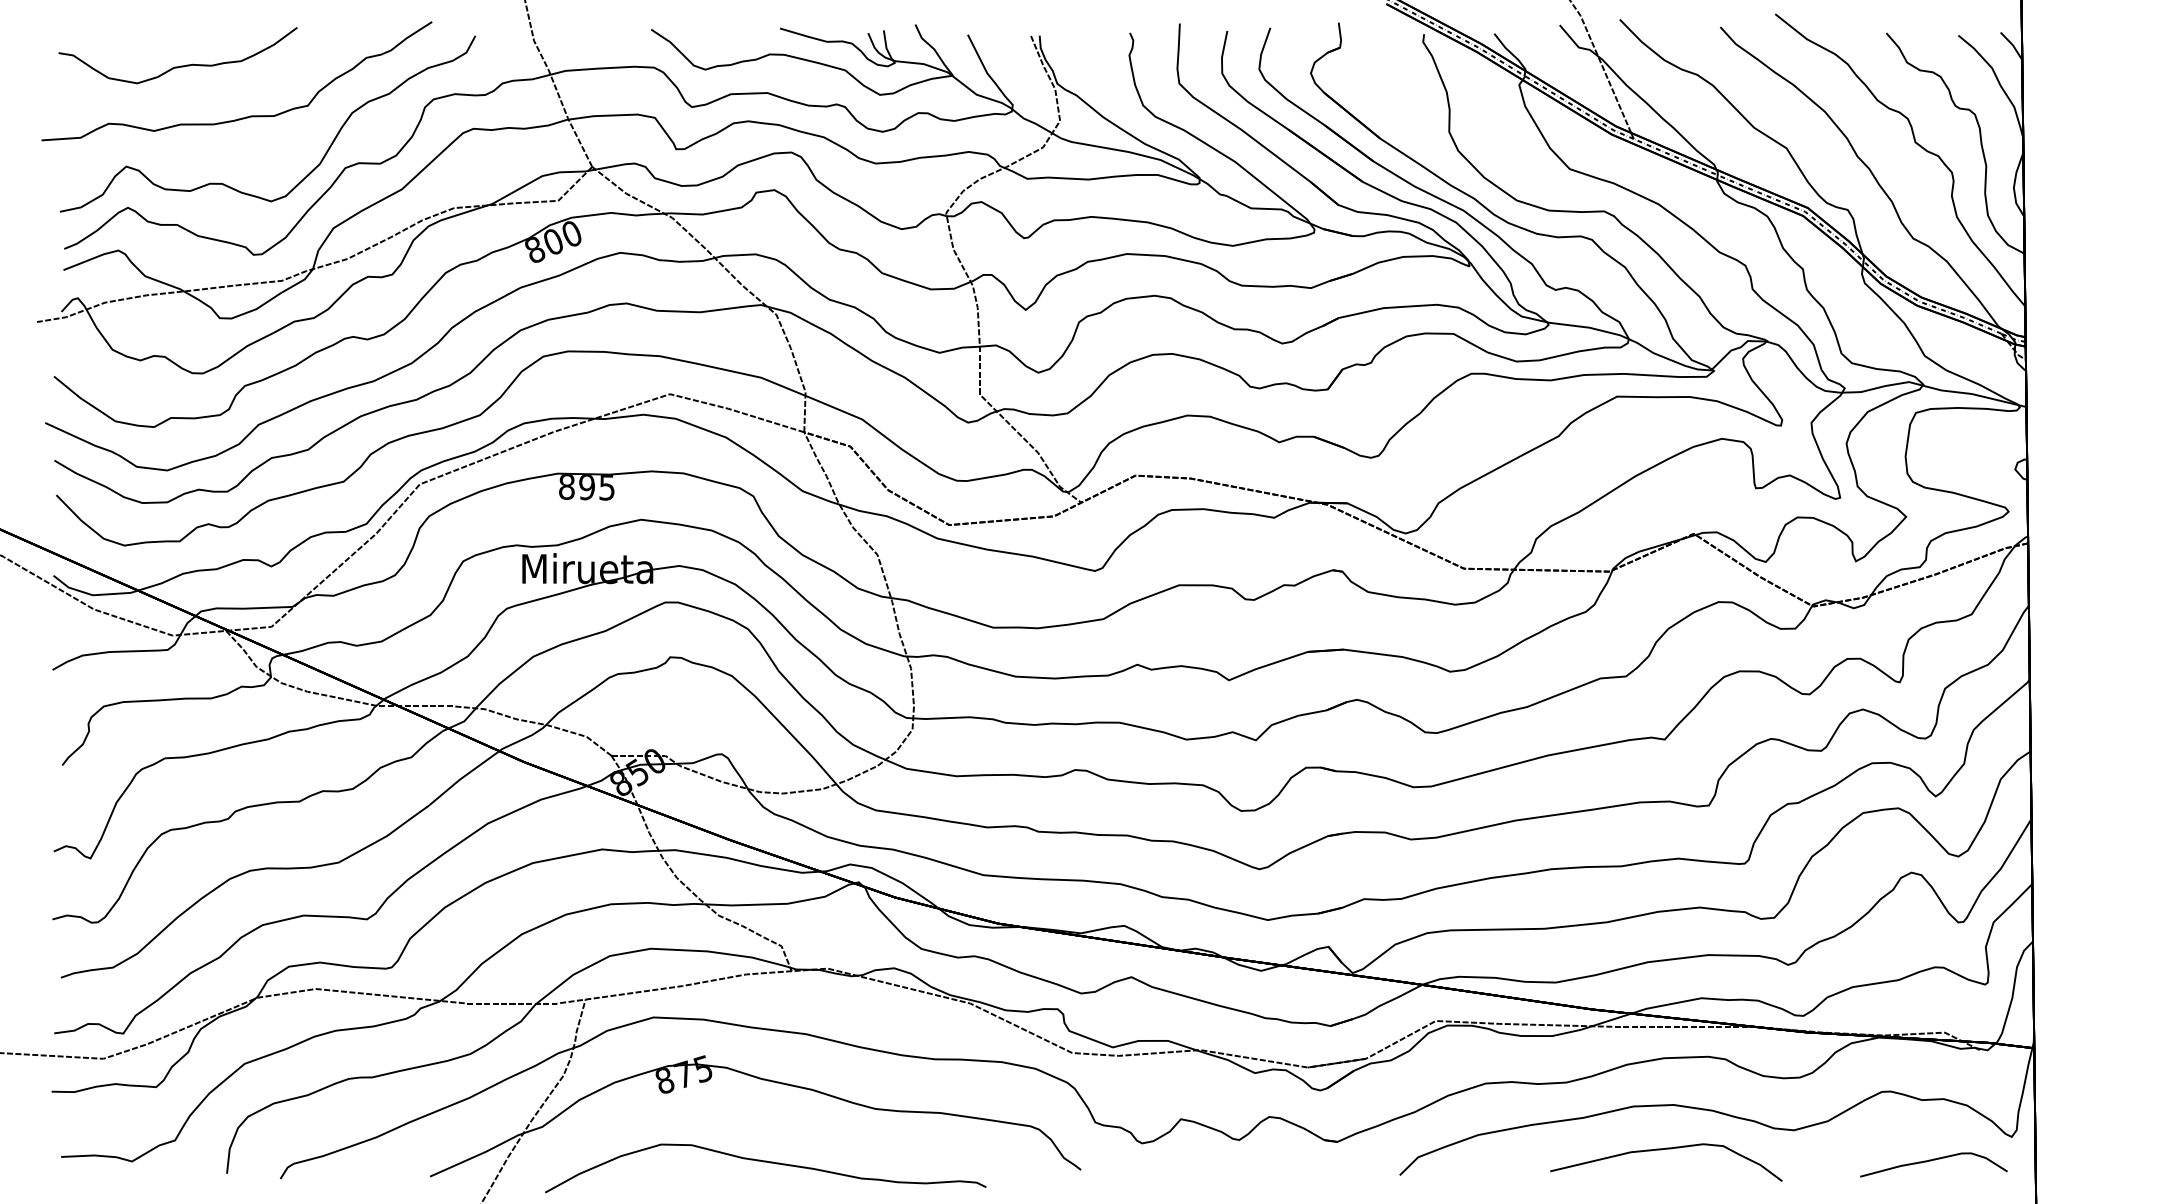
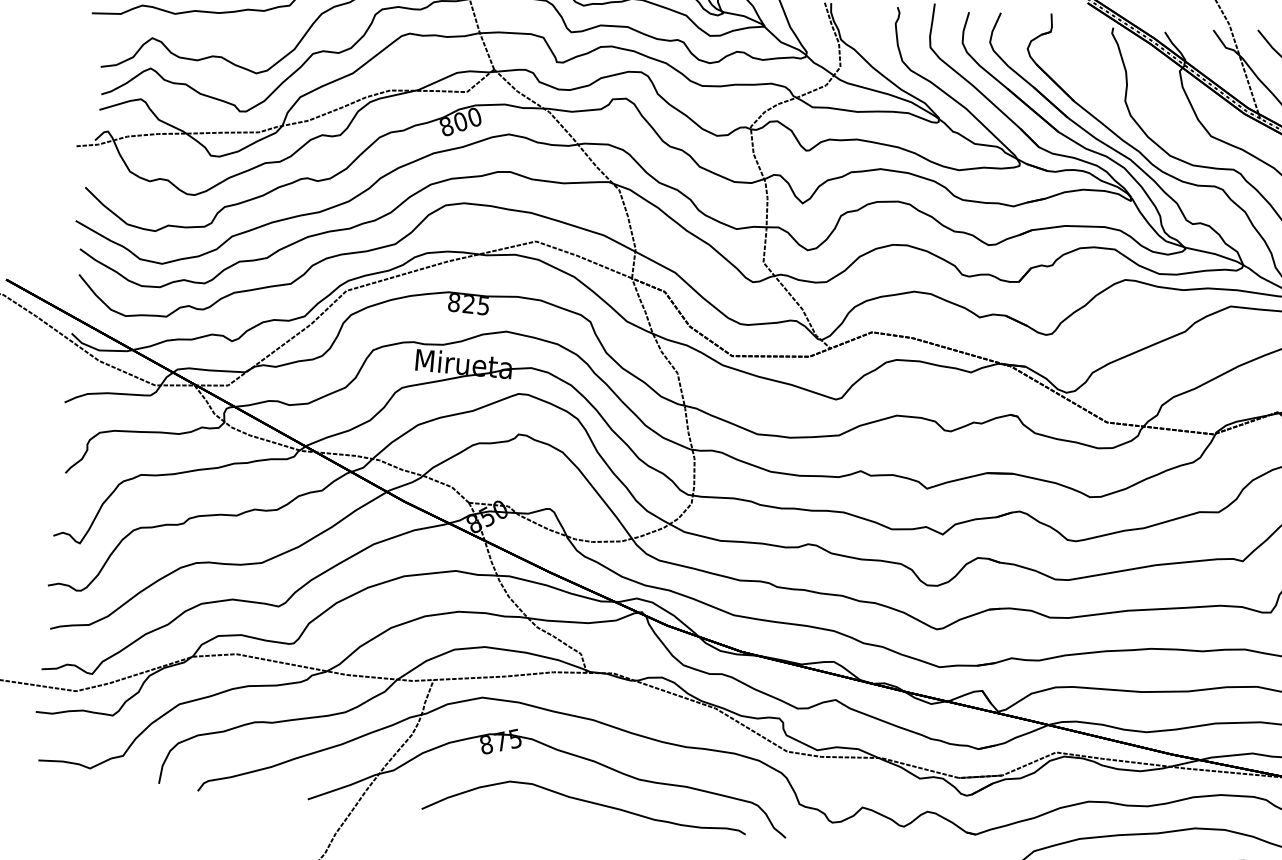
text: (586, 487) -> (468, 304), 895 -> 825
curve: (765, 1162) -> (585, 801), moved

